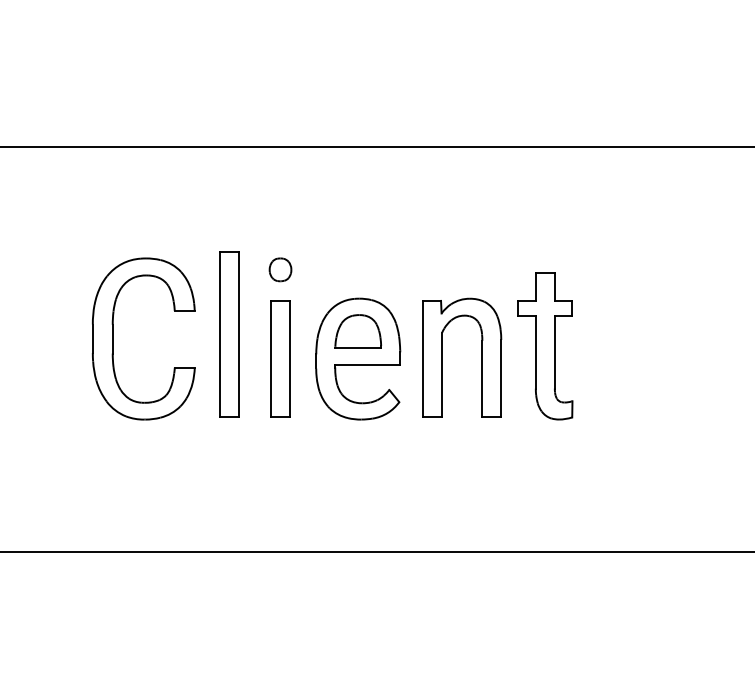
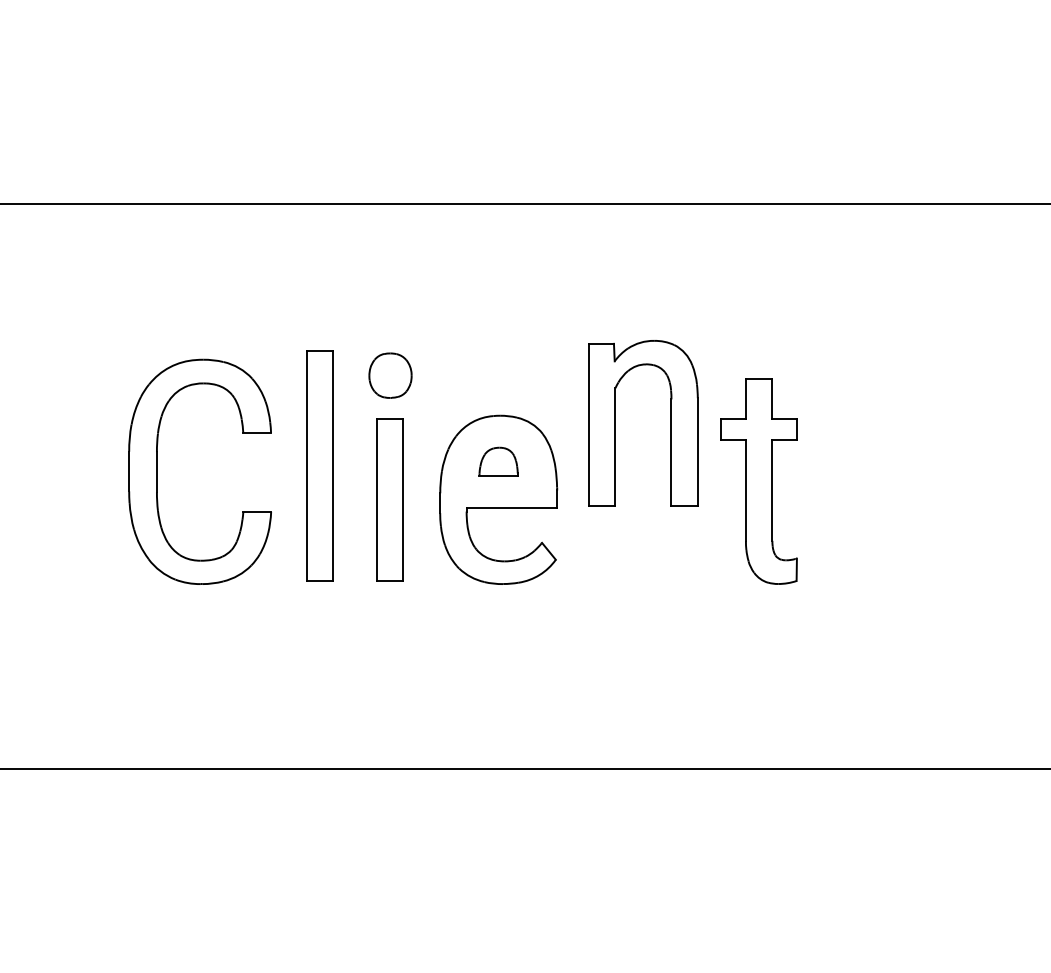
part: (280, 269) -> (390, 375), size x1.4
part: (358, 331) -> (498, 461), size x0.6
part: (481, 358) -> (670, 423), moved

